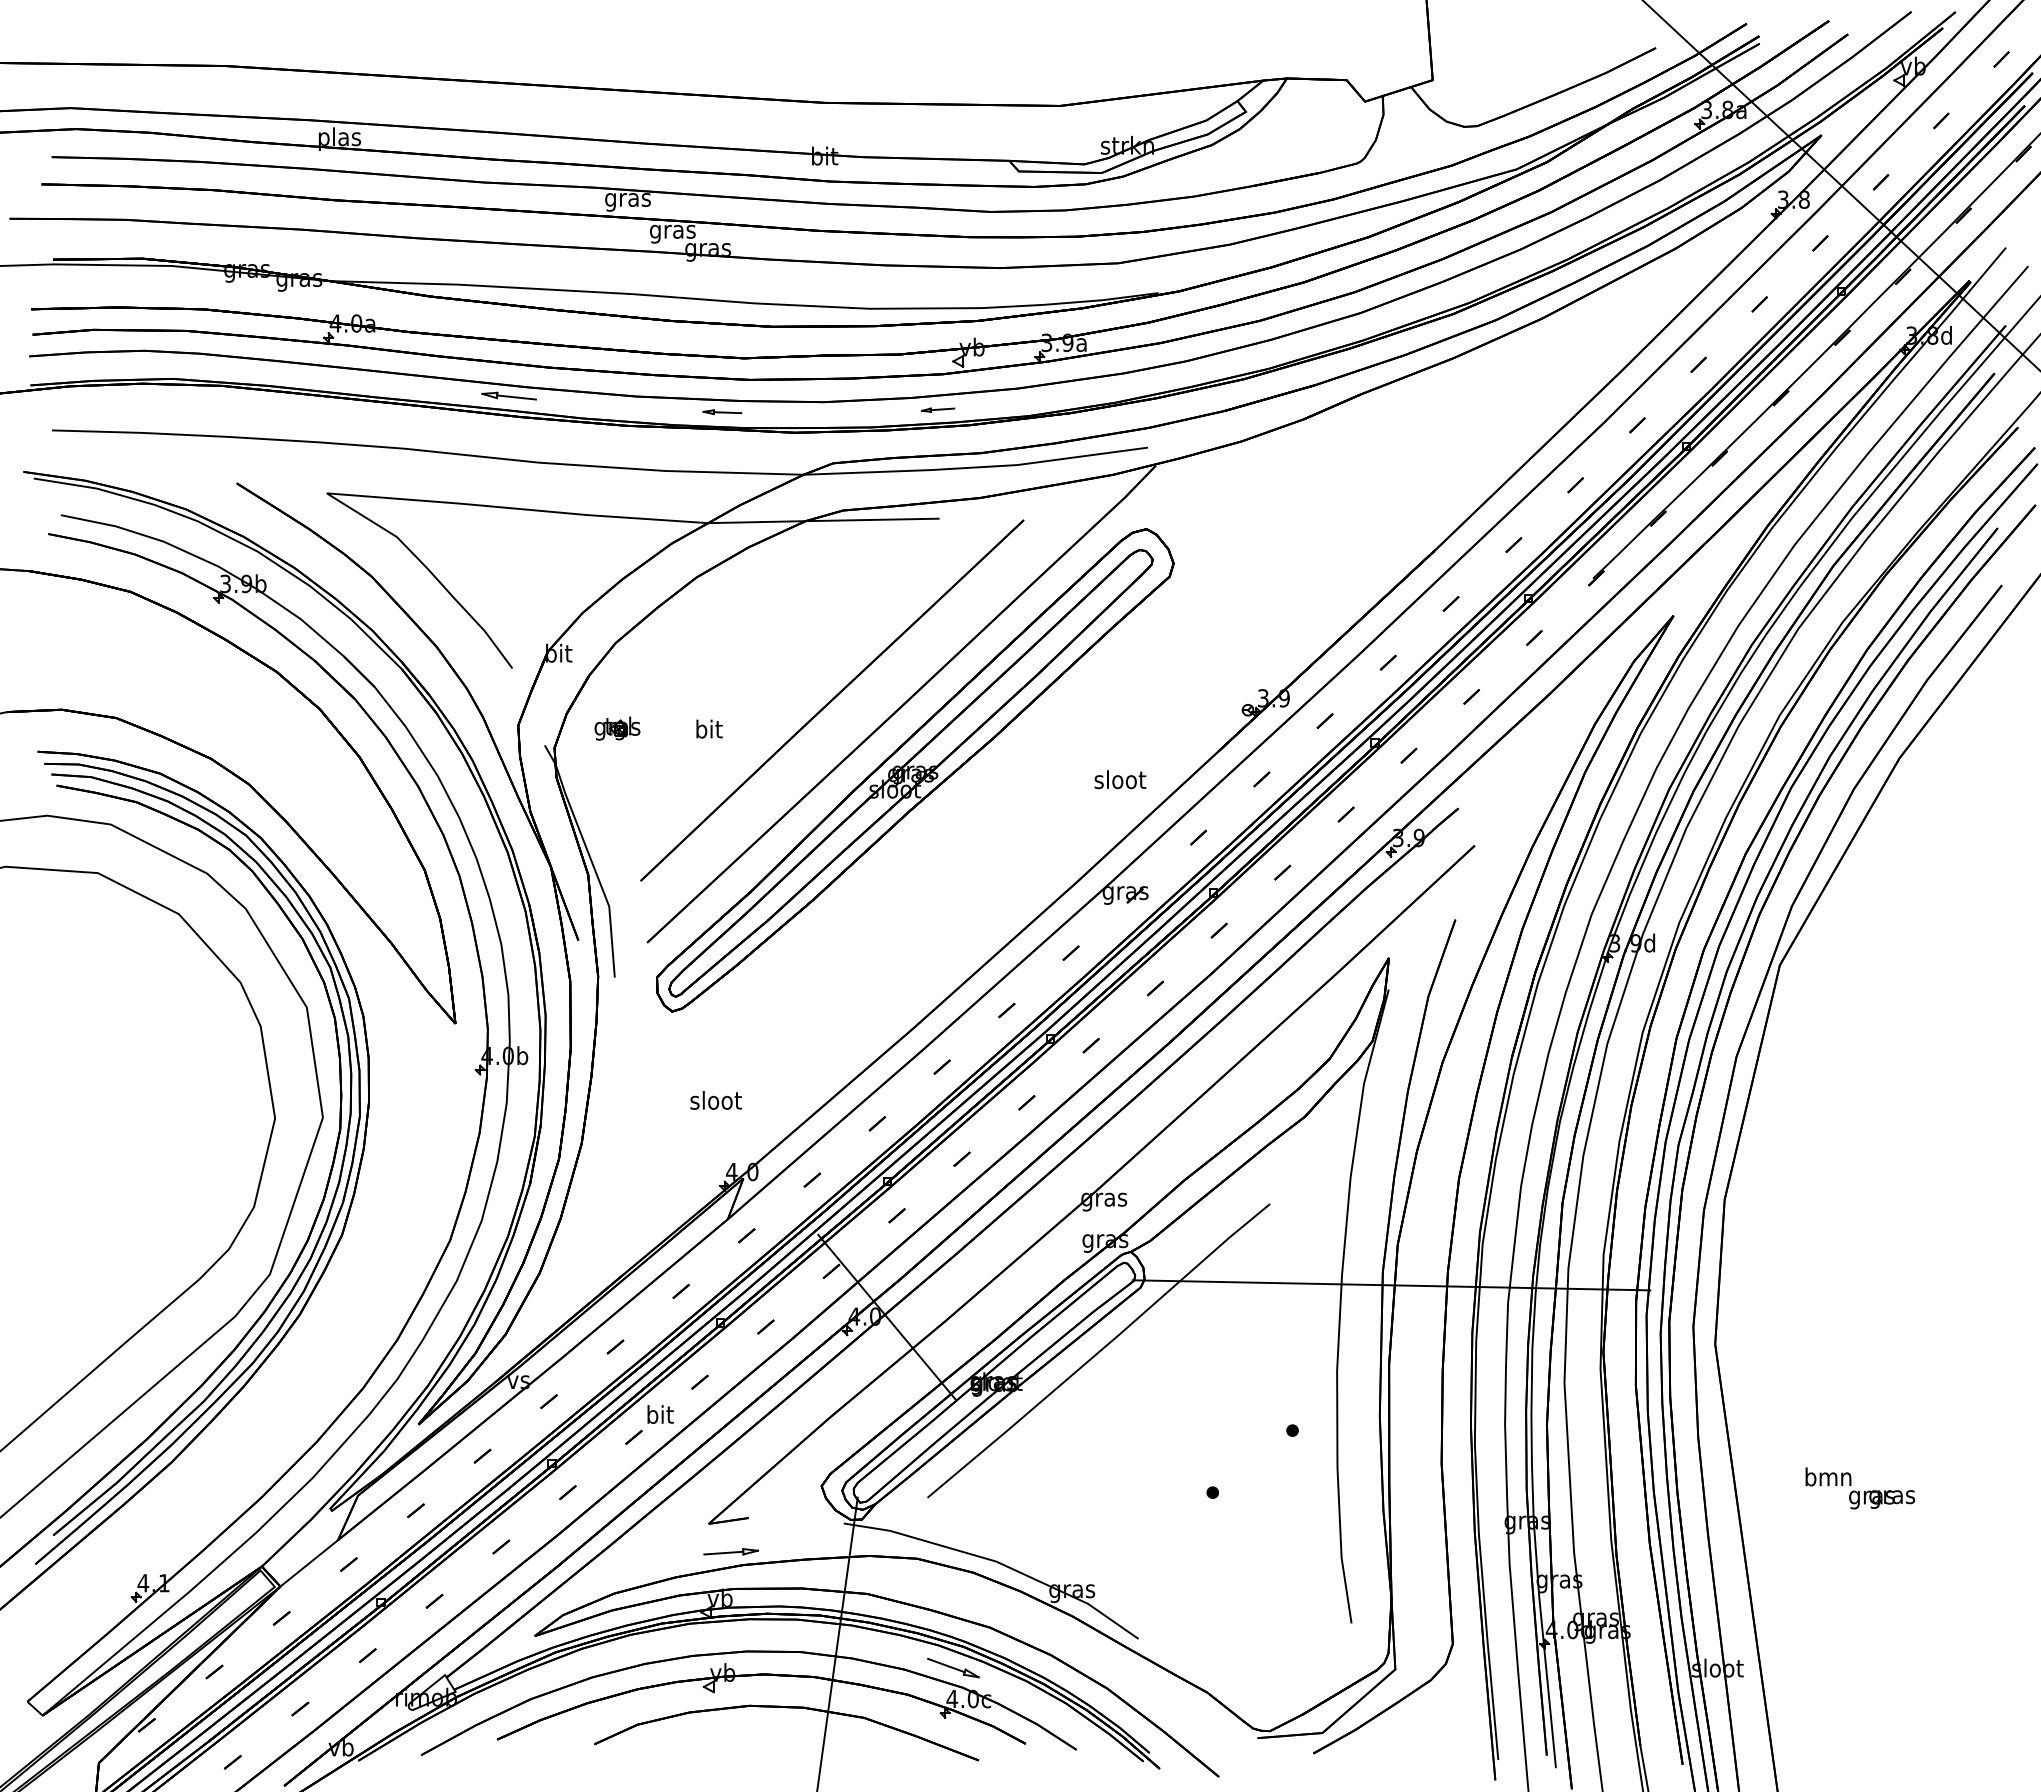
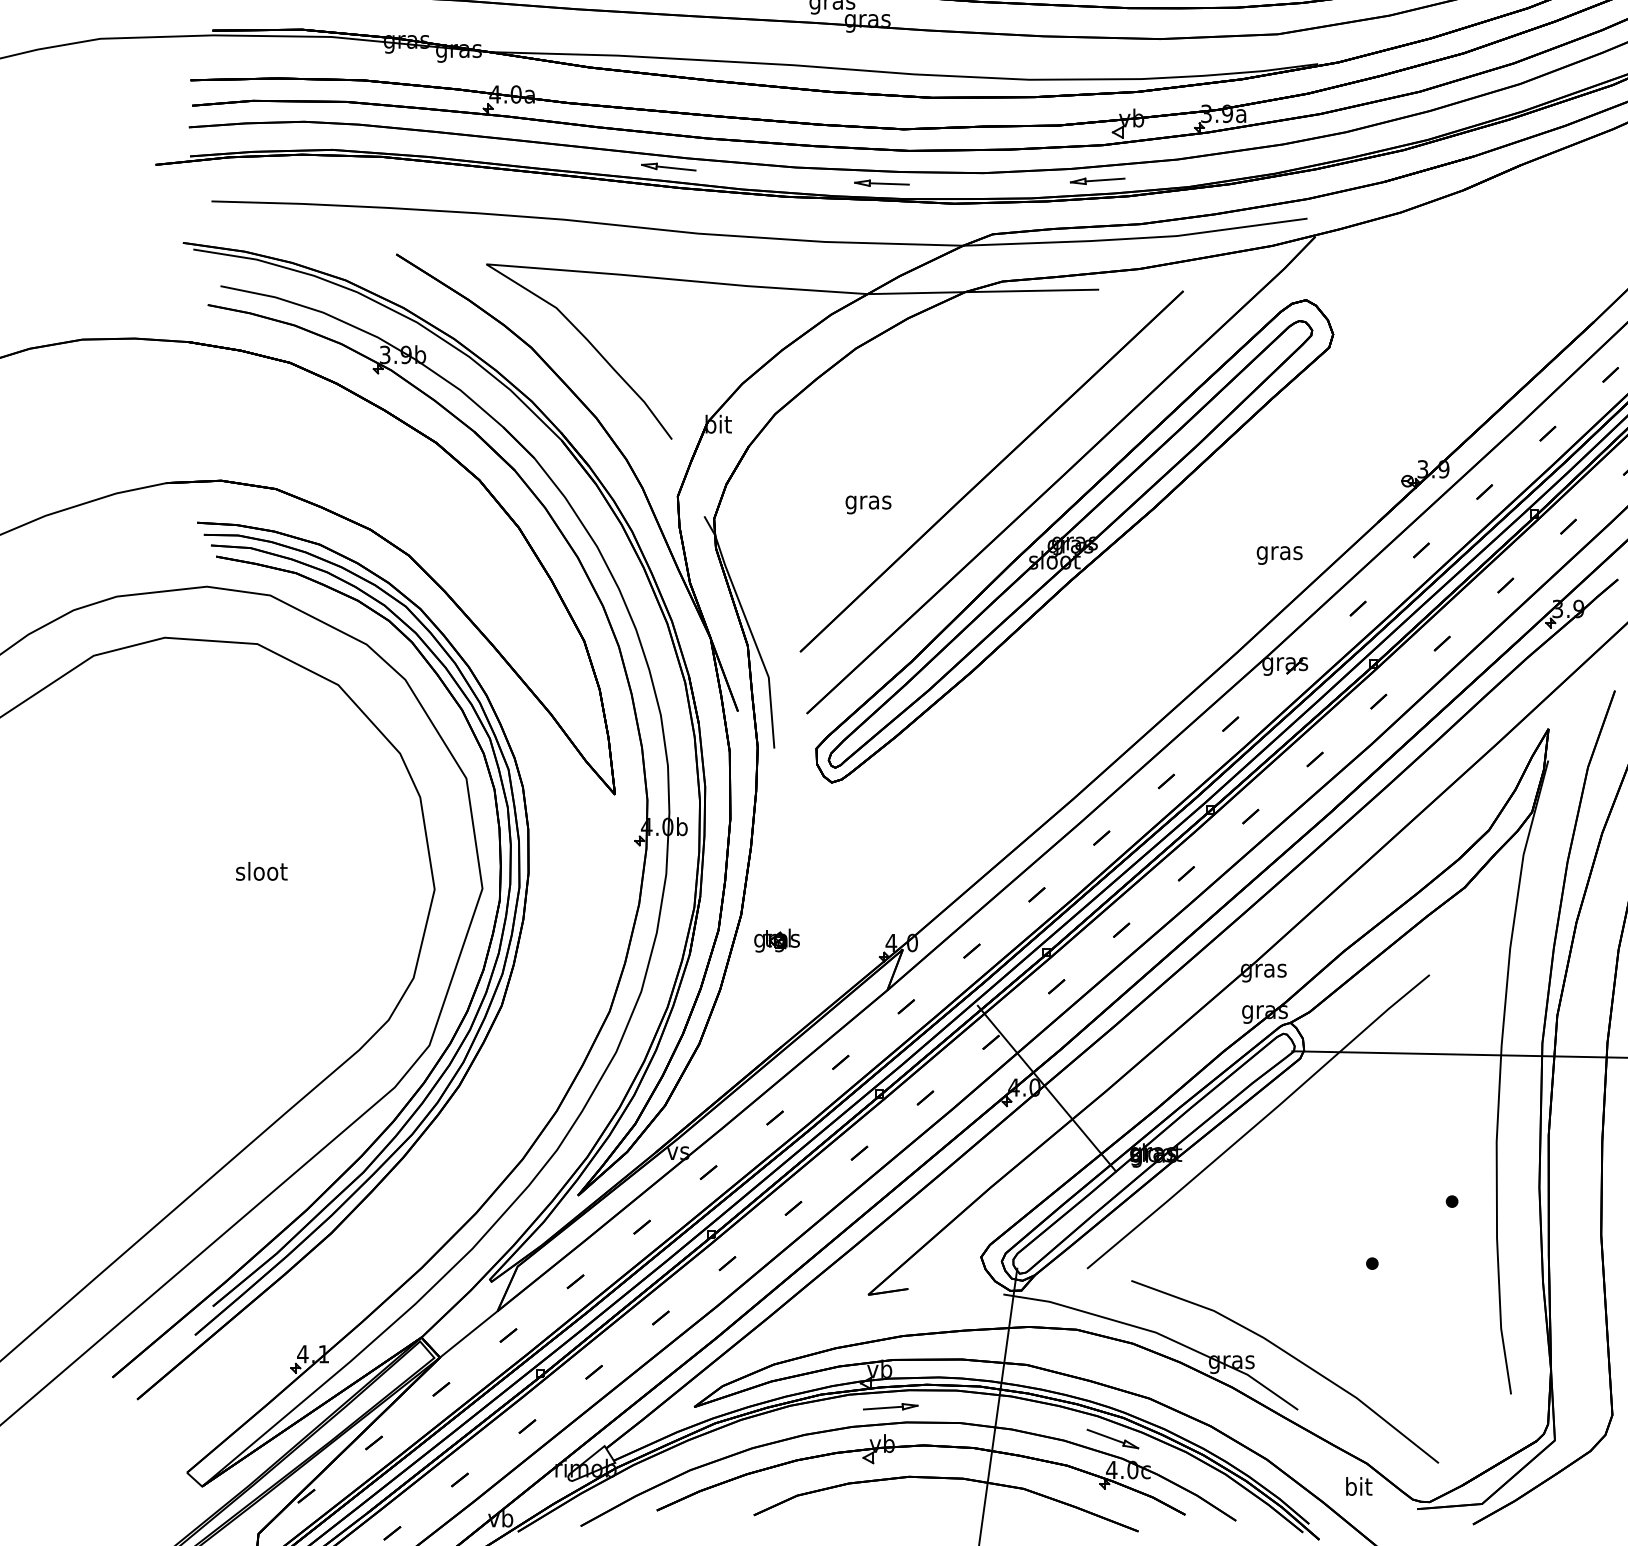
part: (937, 409) -> (1097, 180), size x1.67
part: (722, 411) -> (882, 182), size x1.43
part: (617, 728) -> (777, 940), moved
text: (708, 731) -> (868, 502), bit -> gras
text: (1120, 781) -> (1280, 552), sloot -> gras
text: (715, 1100) -> (261, 871), moved
text: (660, 1414) -> (1359, 1486), moved
part: (730, 1551) -> (890, 1406), moved
line: (1135, 1588) -> (1295, 1359), added

